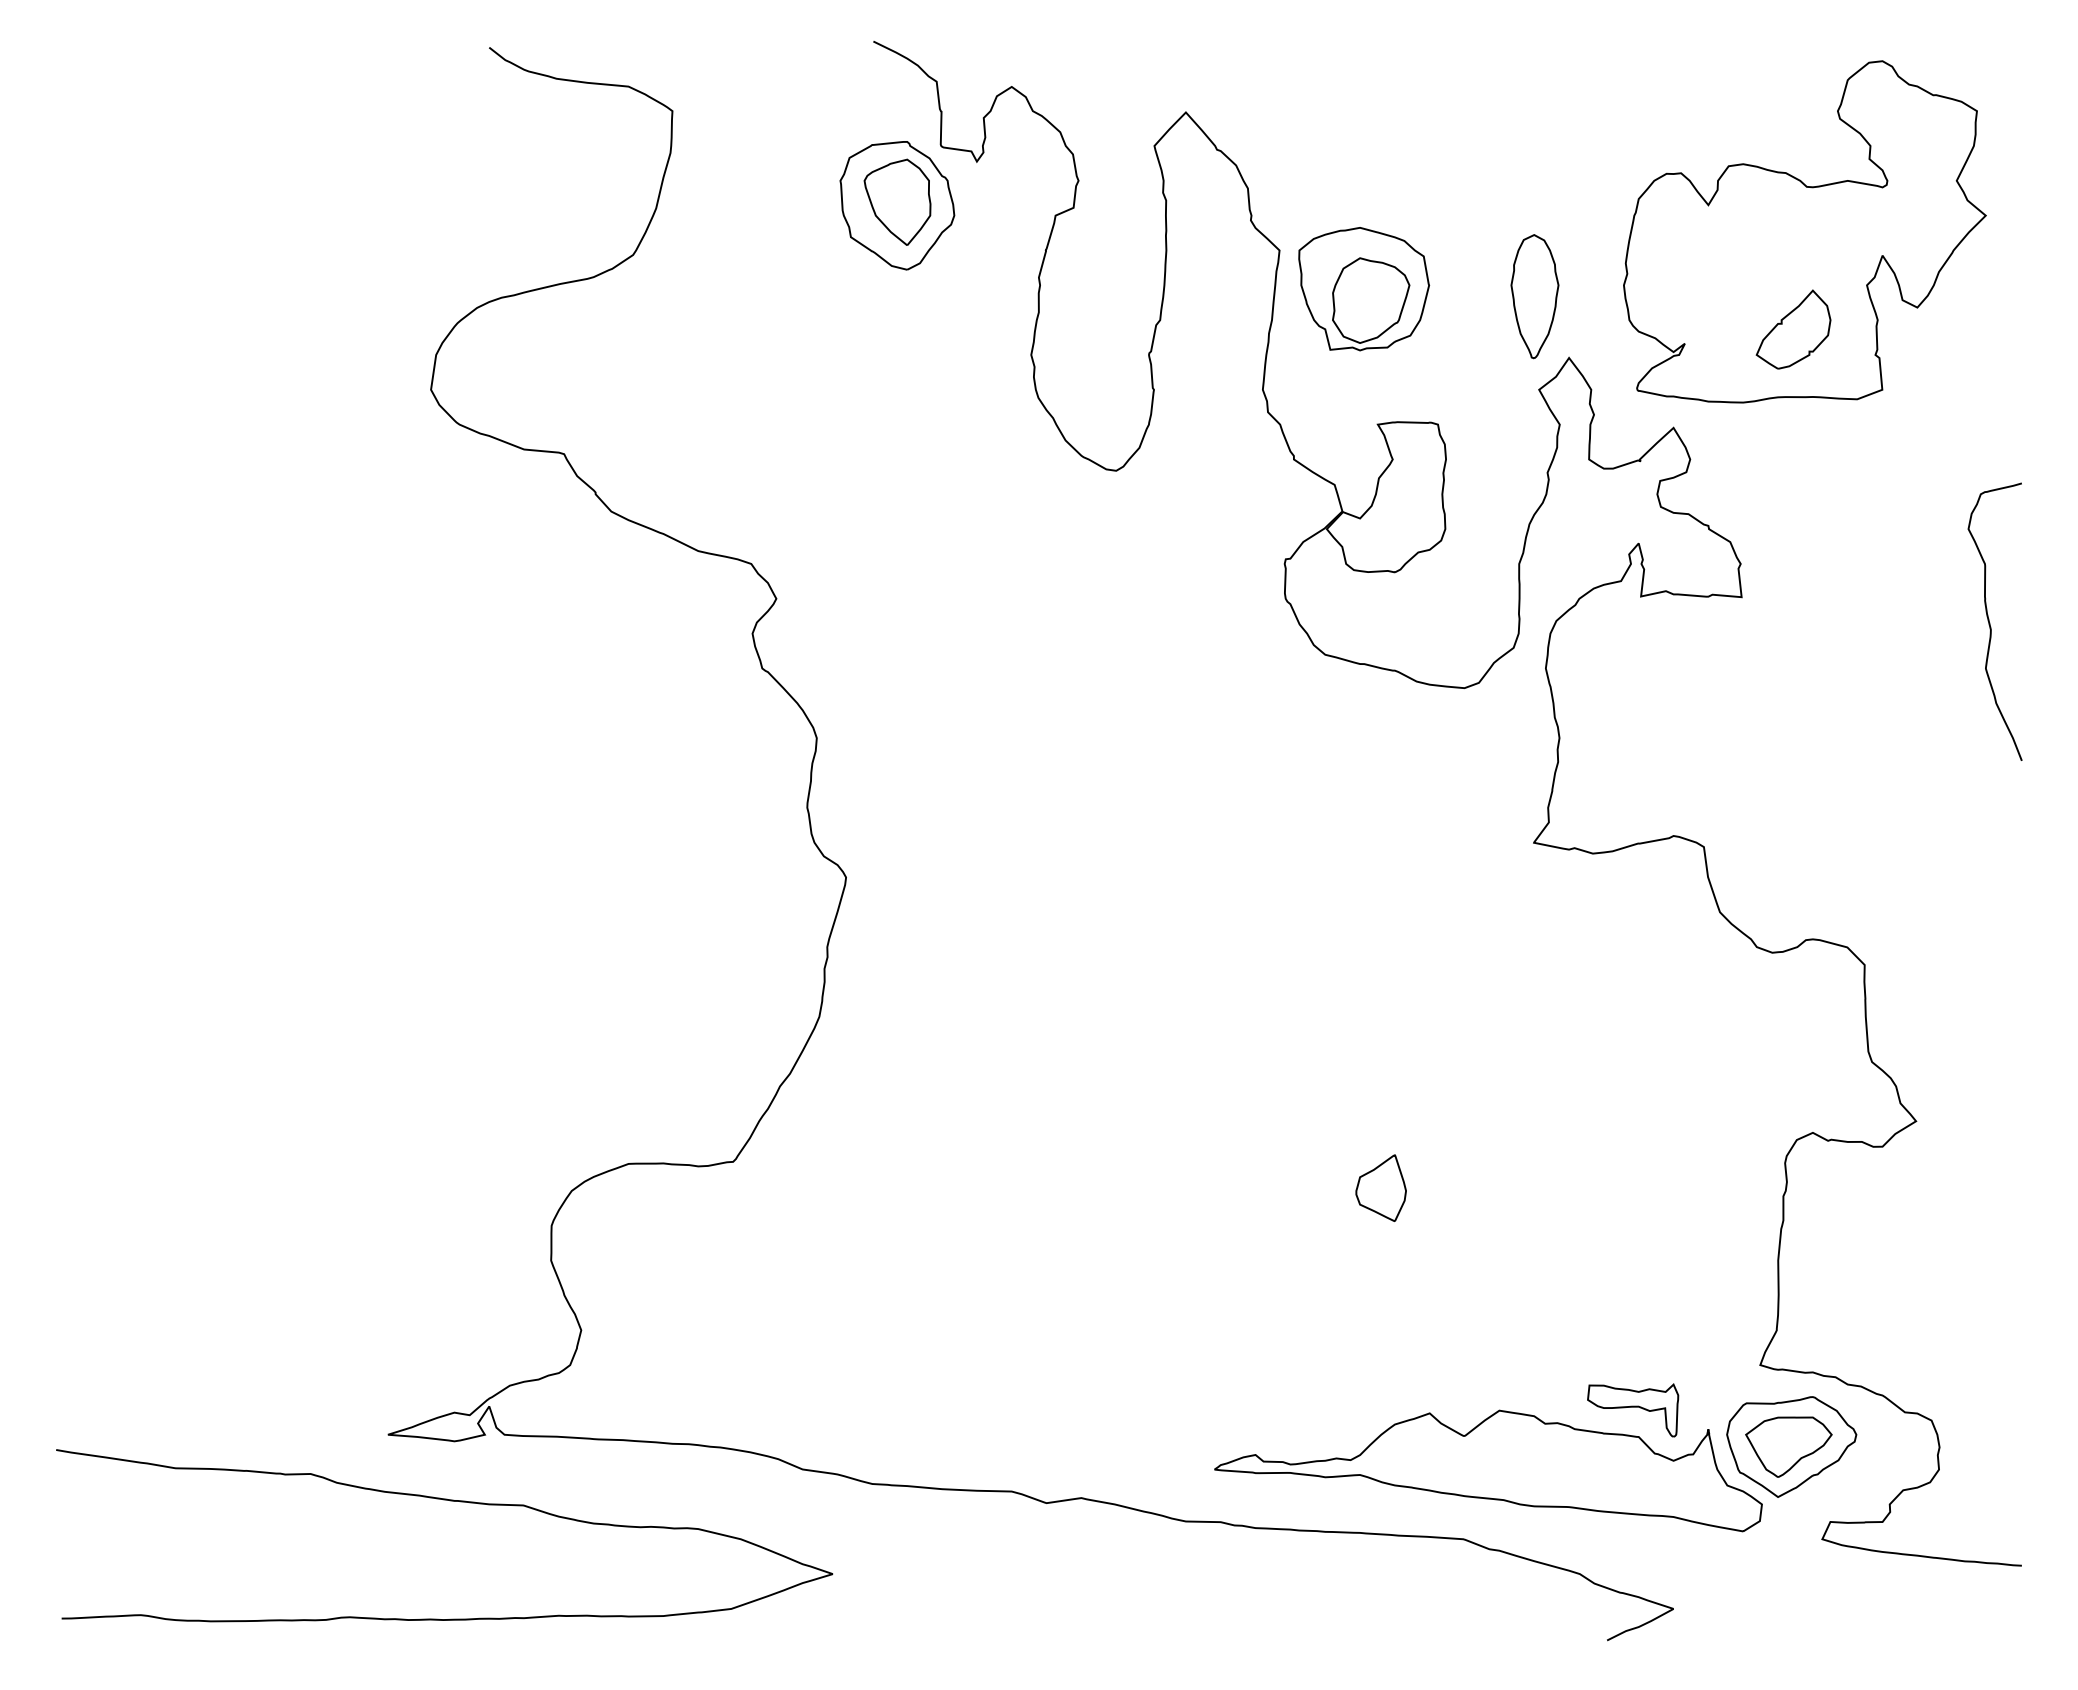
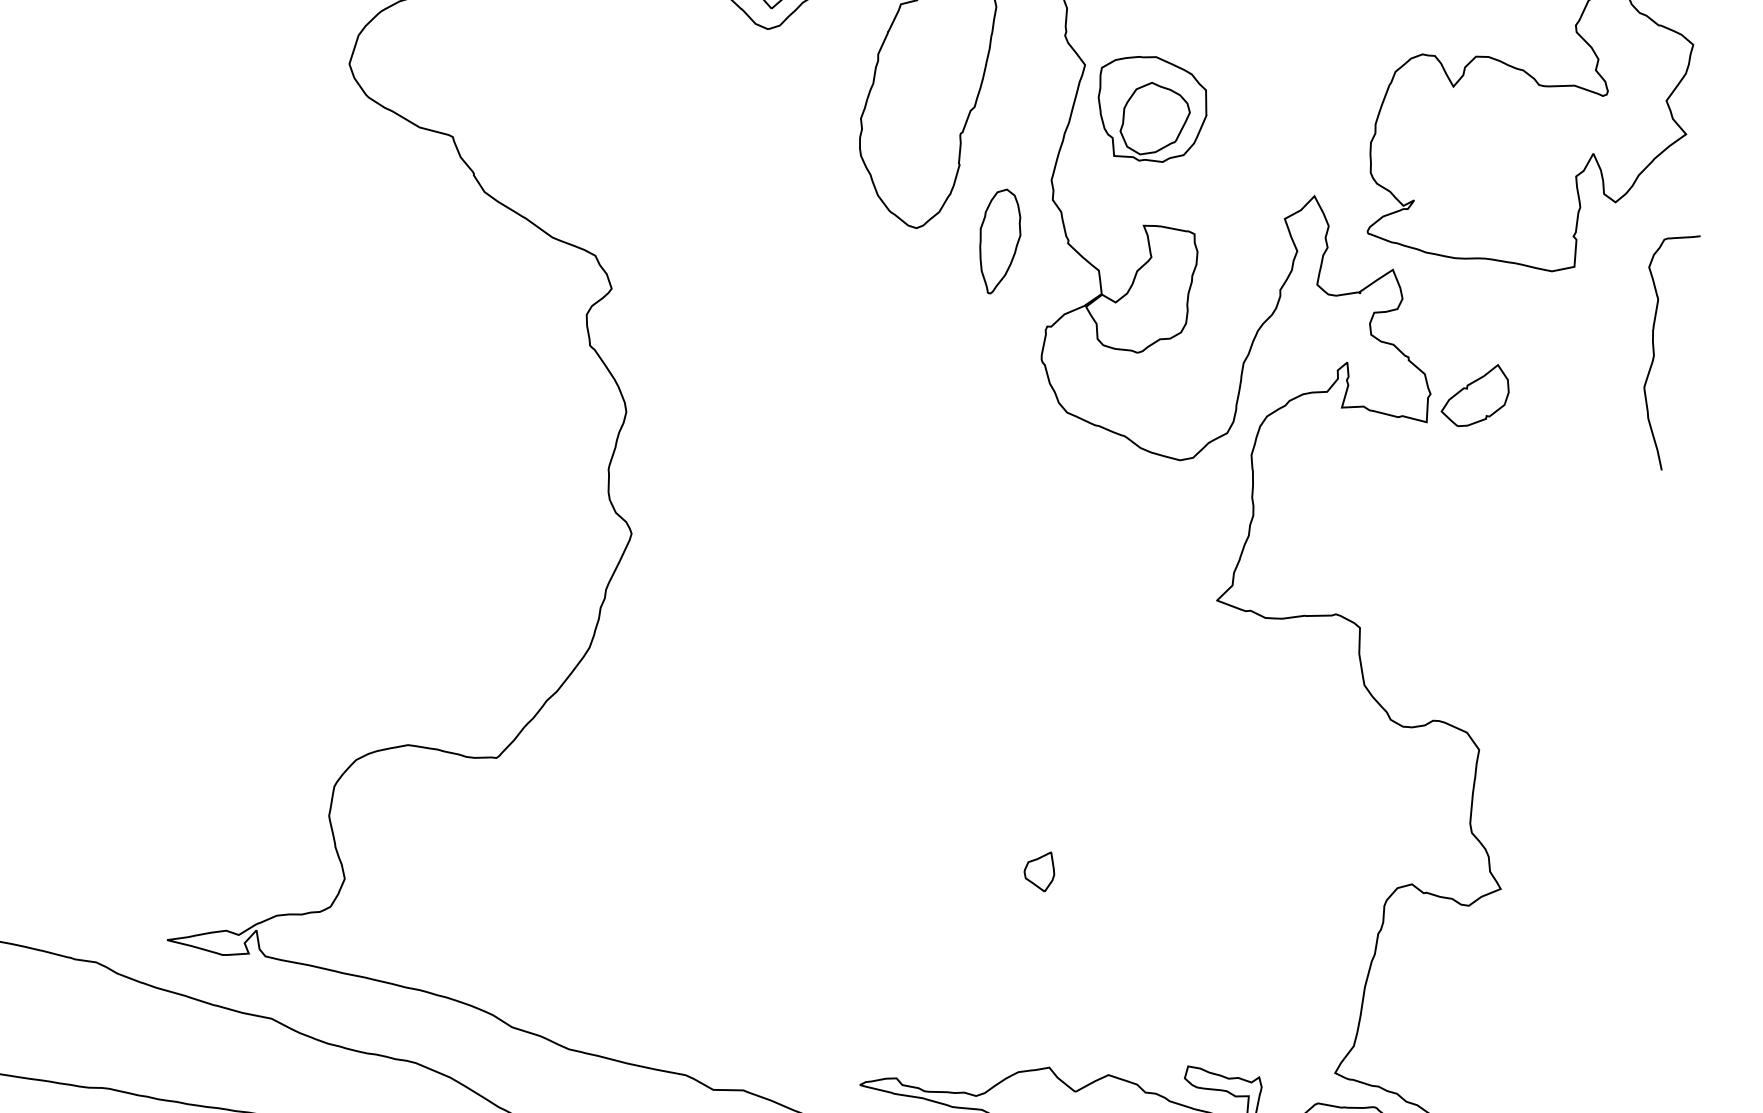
part: (1534, 296) -> (998, 241), moved
part: (1793, 329) -> (1476, 395), moved
curve: (1990, 623) -> (1654, 350), moved
part: (1380, 1187) -> (1039, 870), size x0.7

